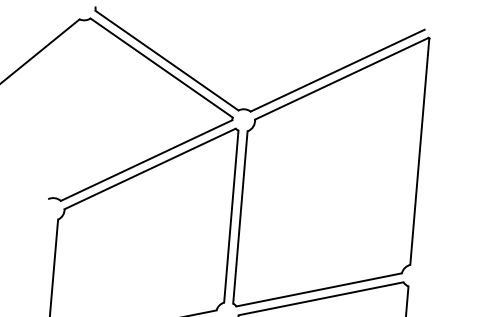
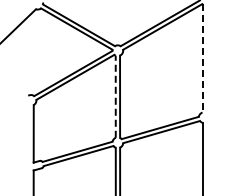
line: (419, 151) -> (202, 58), solid -> dashed
line: (230, 216) -> (115, 96), solid -> dashed

